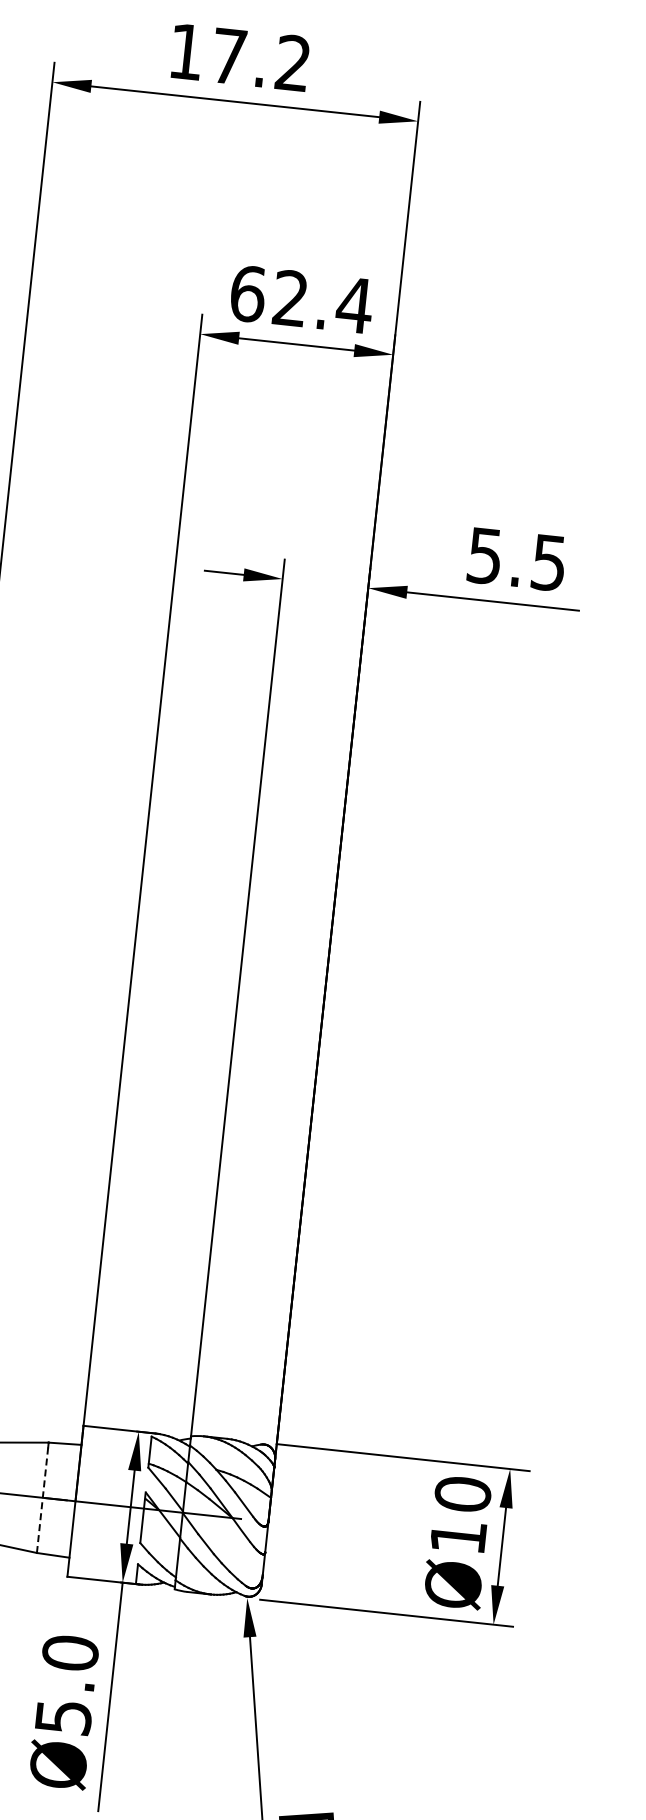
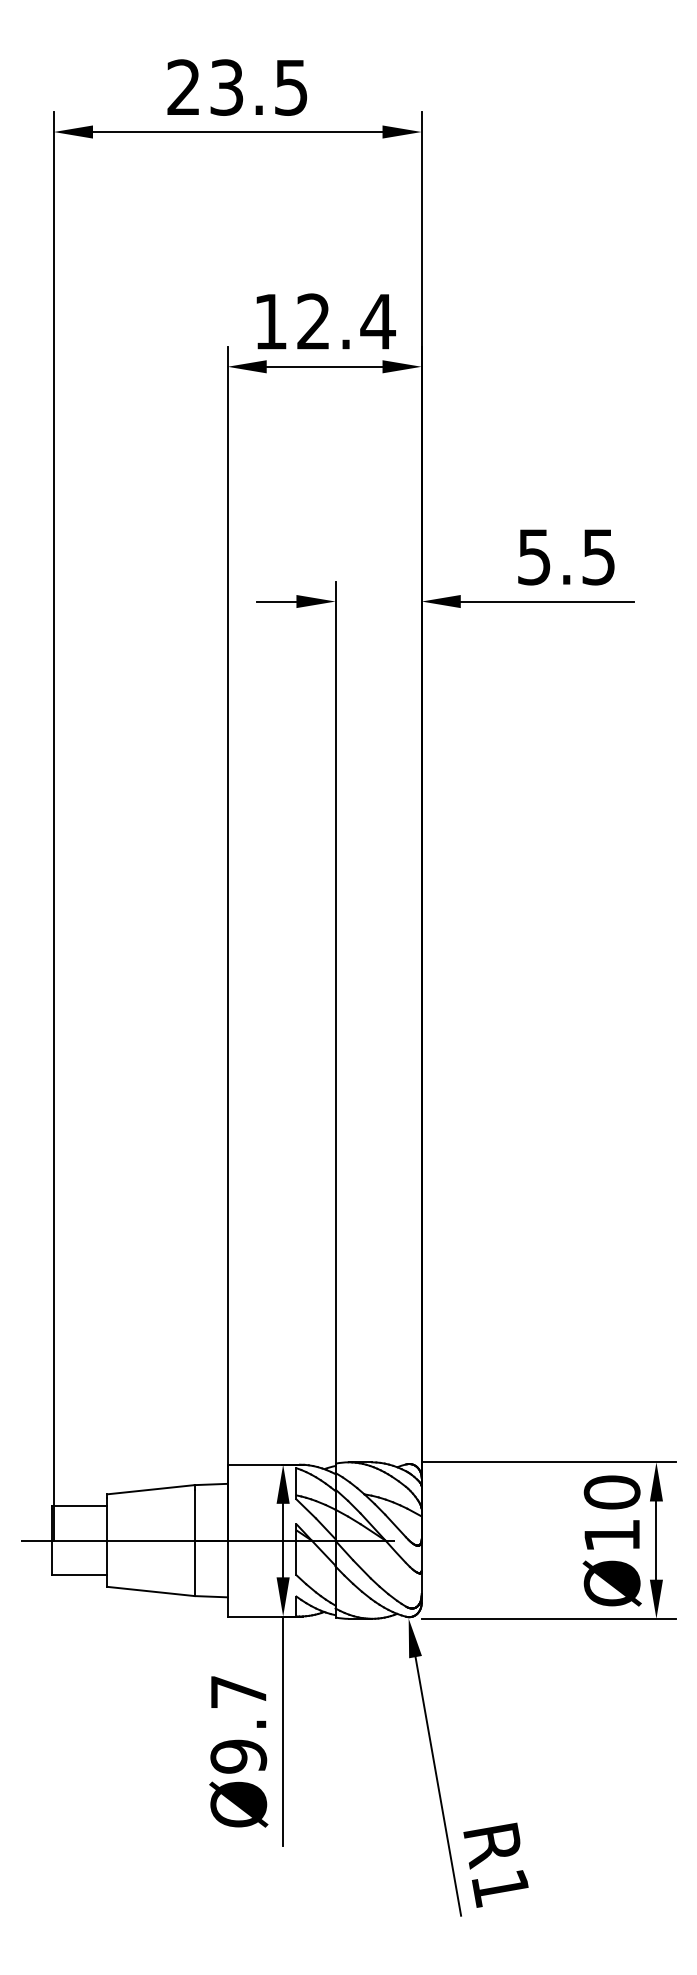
text: (239, 57) -> (237, 87), 17.2 -> 23.5
text: (248, 293) -> (271, 321), 62.4 -> 12.4
line: (42, 1500) -> (194, 1543), dashed -> solid
text: (66, 1685) -> (238, 1724), Ø5.0 -> Ø9.7

